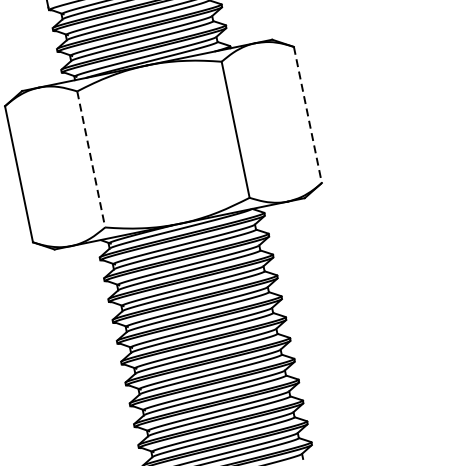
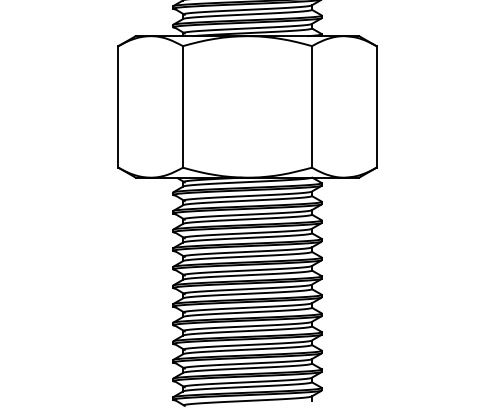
line: (307, 114) -> (376, 106), dashed -> solid
line: (90, 159) -> (182, 106), dashed -> solid

